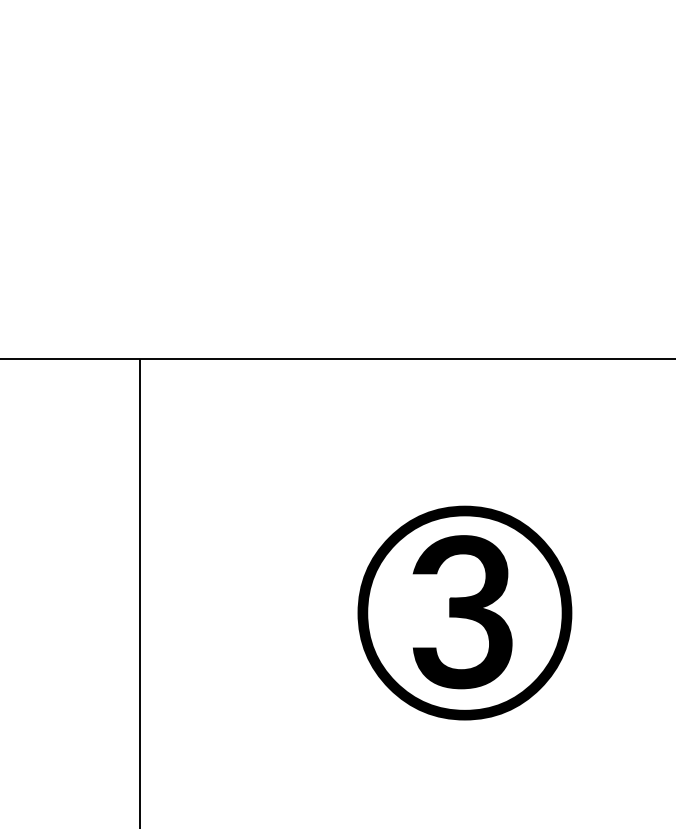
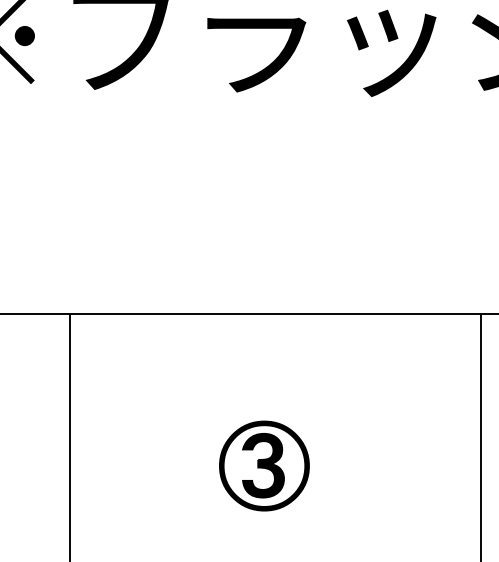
part: (465, 612) -> (264, 465), size x0.7

